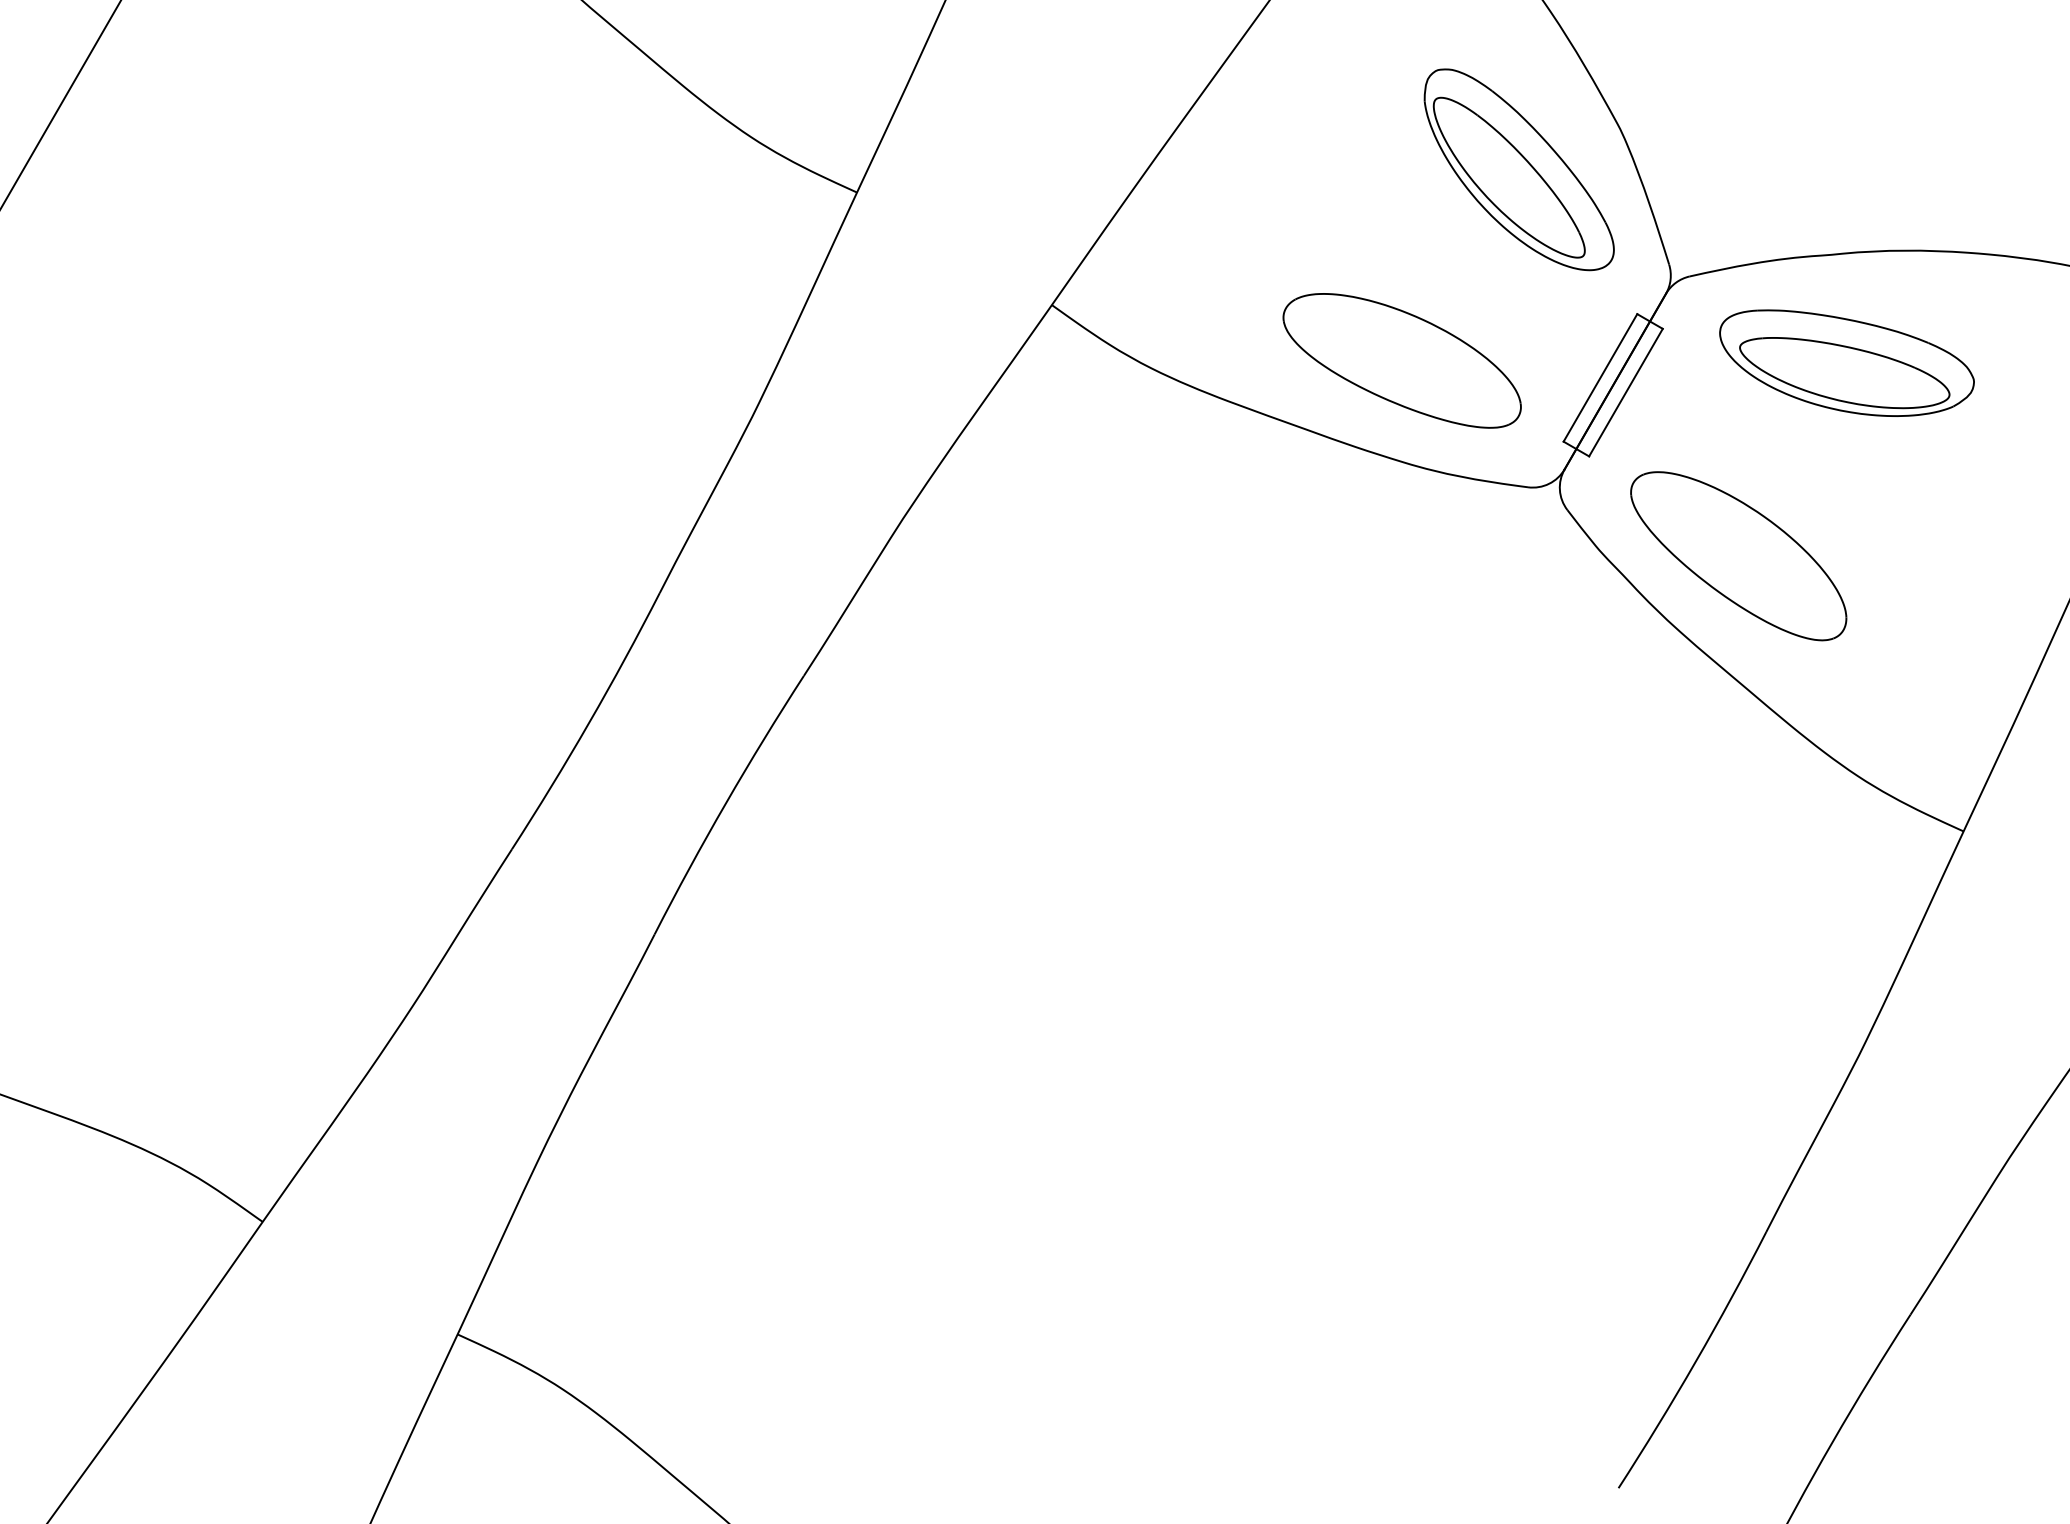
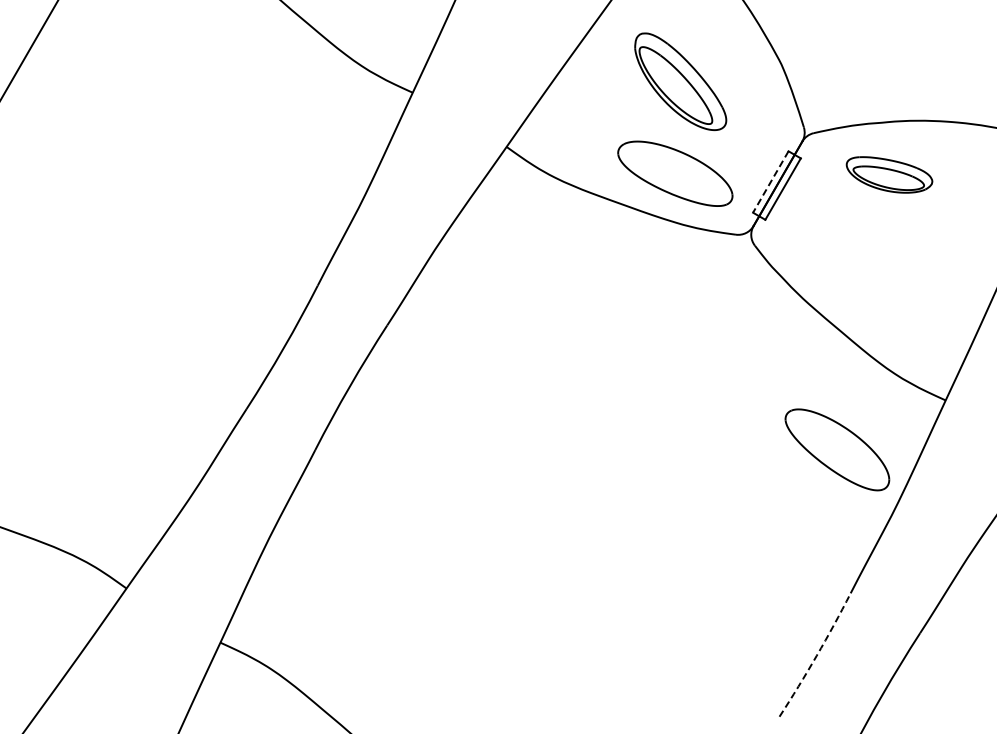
part: (1518, 169) -> (680, 81), moved
part: (1846, 362) -> (889, 174), size x0.7
line: (1599, 378) -> (770, 182), solid -> dashed
part: (1738, 555) -> (837, 449), moved
arc: (1695, 1361) -> (816, 655), solid -> dashed

